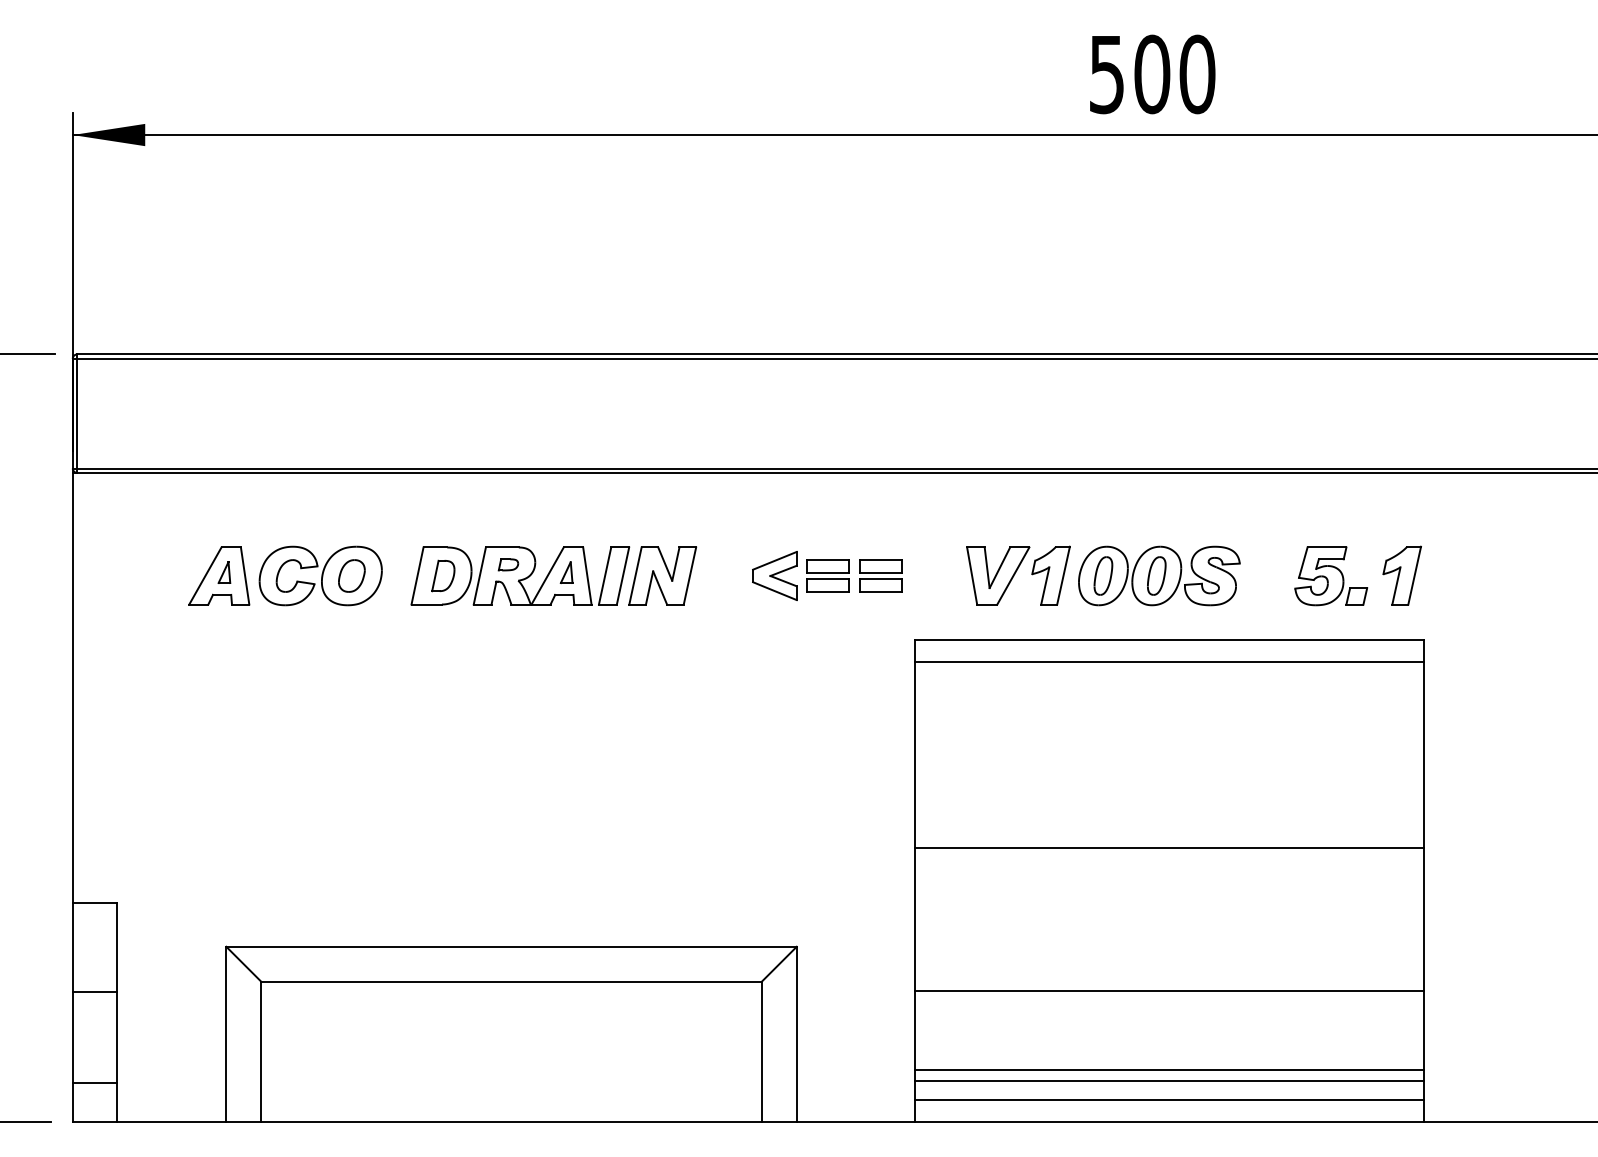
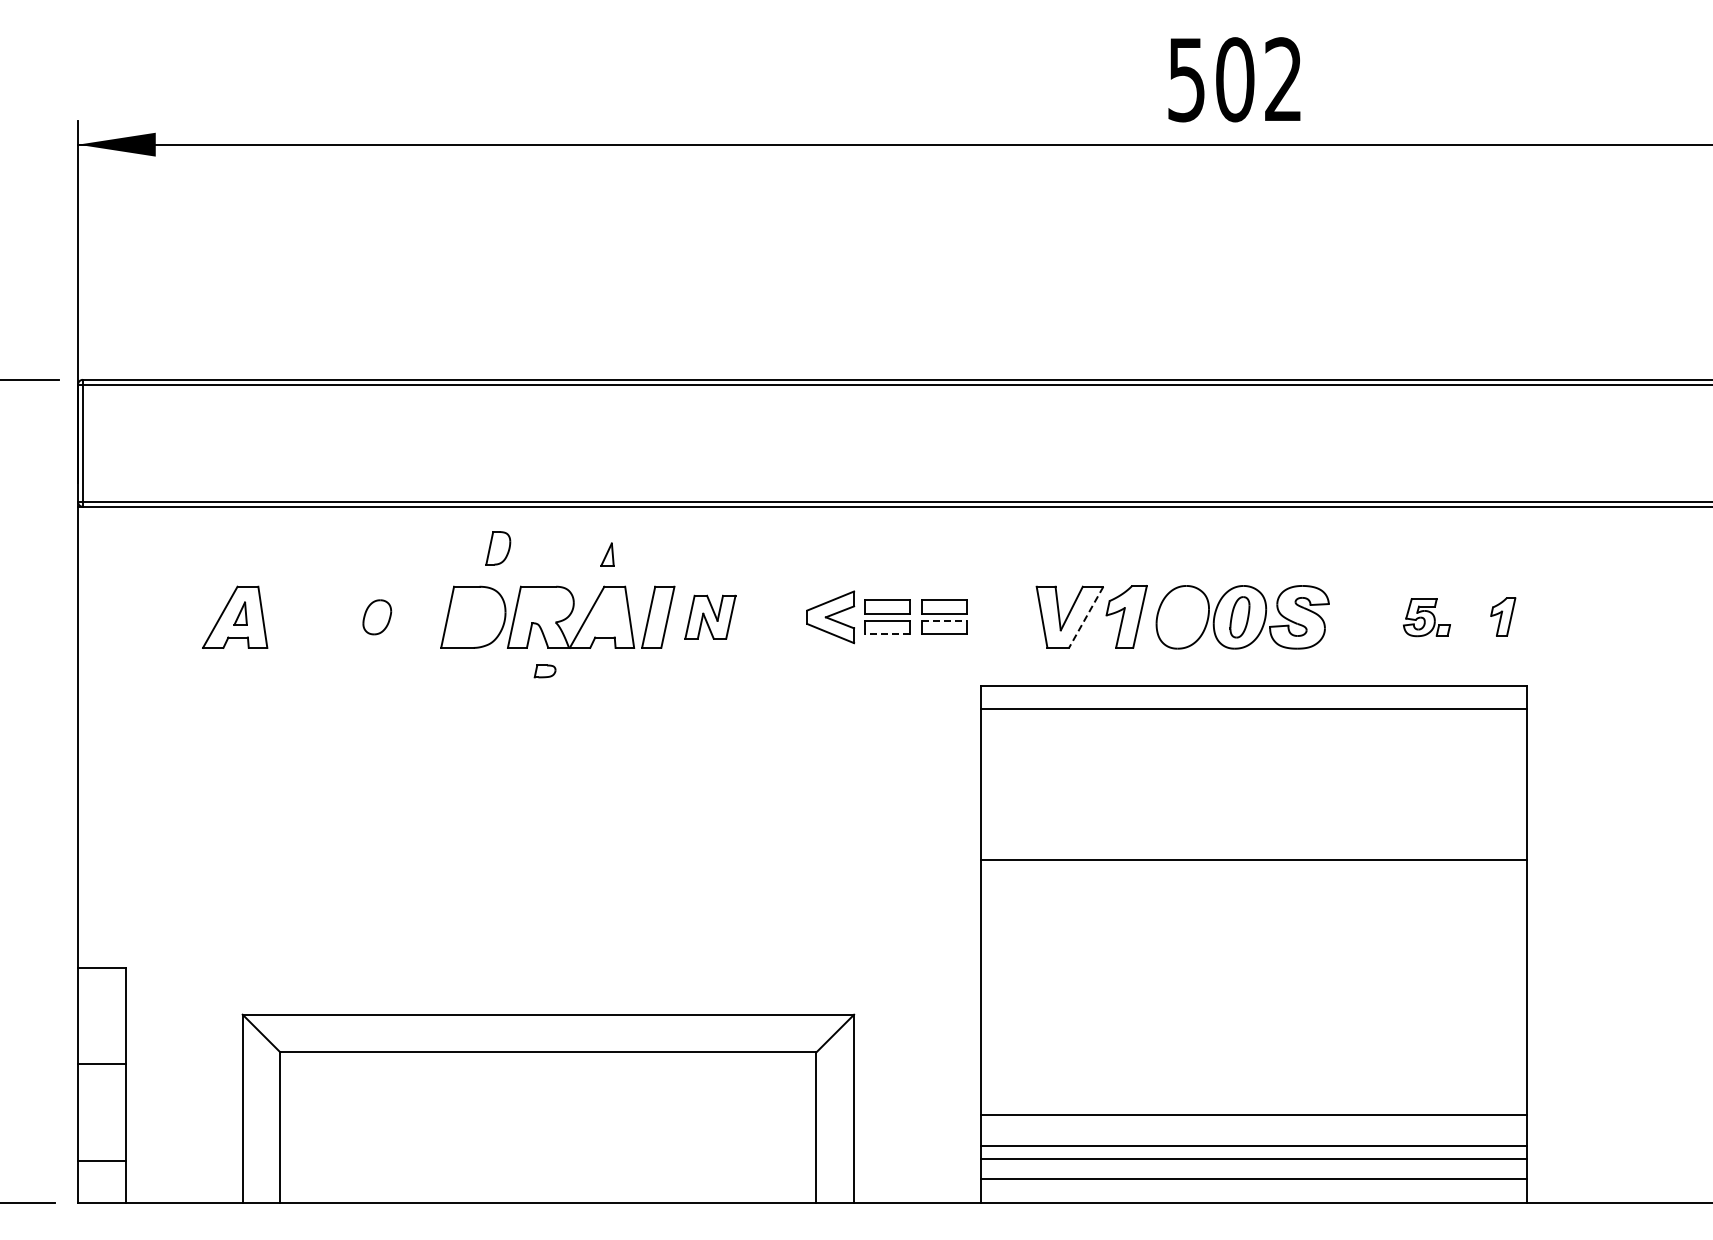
text: (1197, 74) -> (1283, 79), 500 -> 502
part: (507, 564) -> (544, 671), moved
part: (566, 572) -> (607, 554), moved
part: (662, 575) -> (710, 616), size x0.7
part: (1402, 575) -> (1503, 616), size x0.6
part: (320, 576) -> (343, 617), removed
part: (443, 576) -> (498, 548), moved
line: (1012, 576) -> (1085, 617), solid -> dashed
part: (1103, 576) -> (1182, 617), removed
part: (1330, 576) -> (1426, 617), size x0.6
line: (881, 578) -> (944, 620), solid -> dashed
line: (827, 592) -> (887, 634), solid -> dashed
line: (1169, 847) -> (1253, 859), moved
line: (1169, 990) -> (1253, 1114), moved

